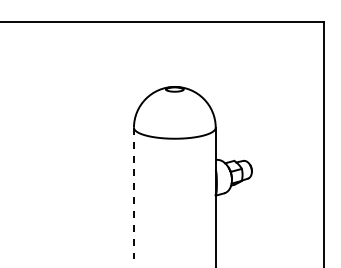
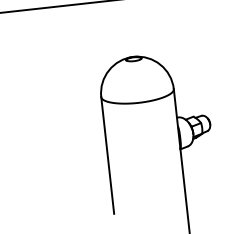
line: (133, 193) -> (107, 155), dashed -> solid

